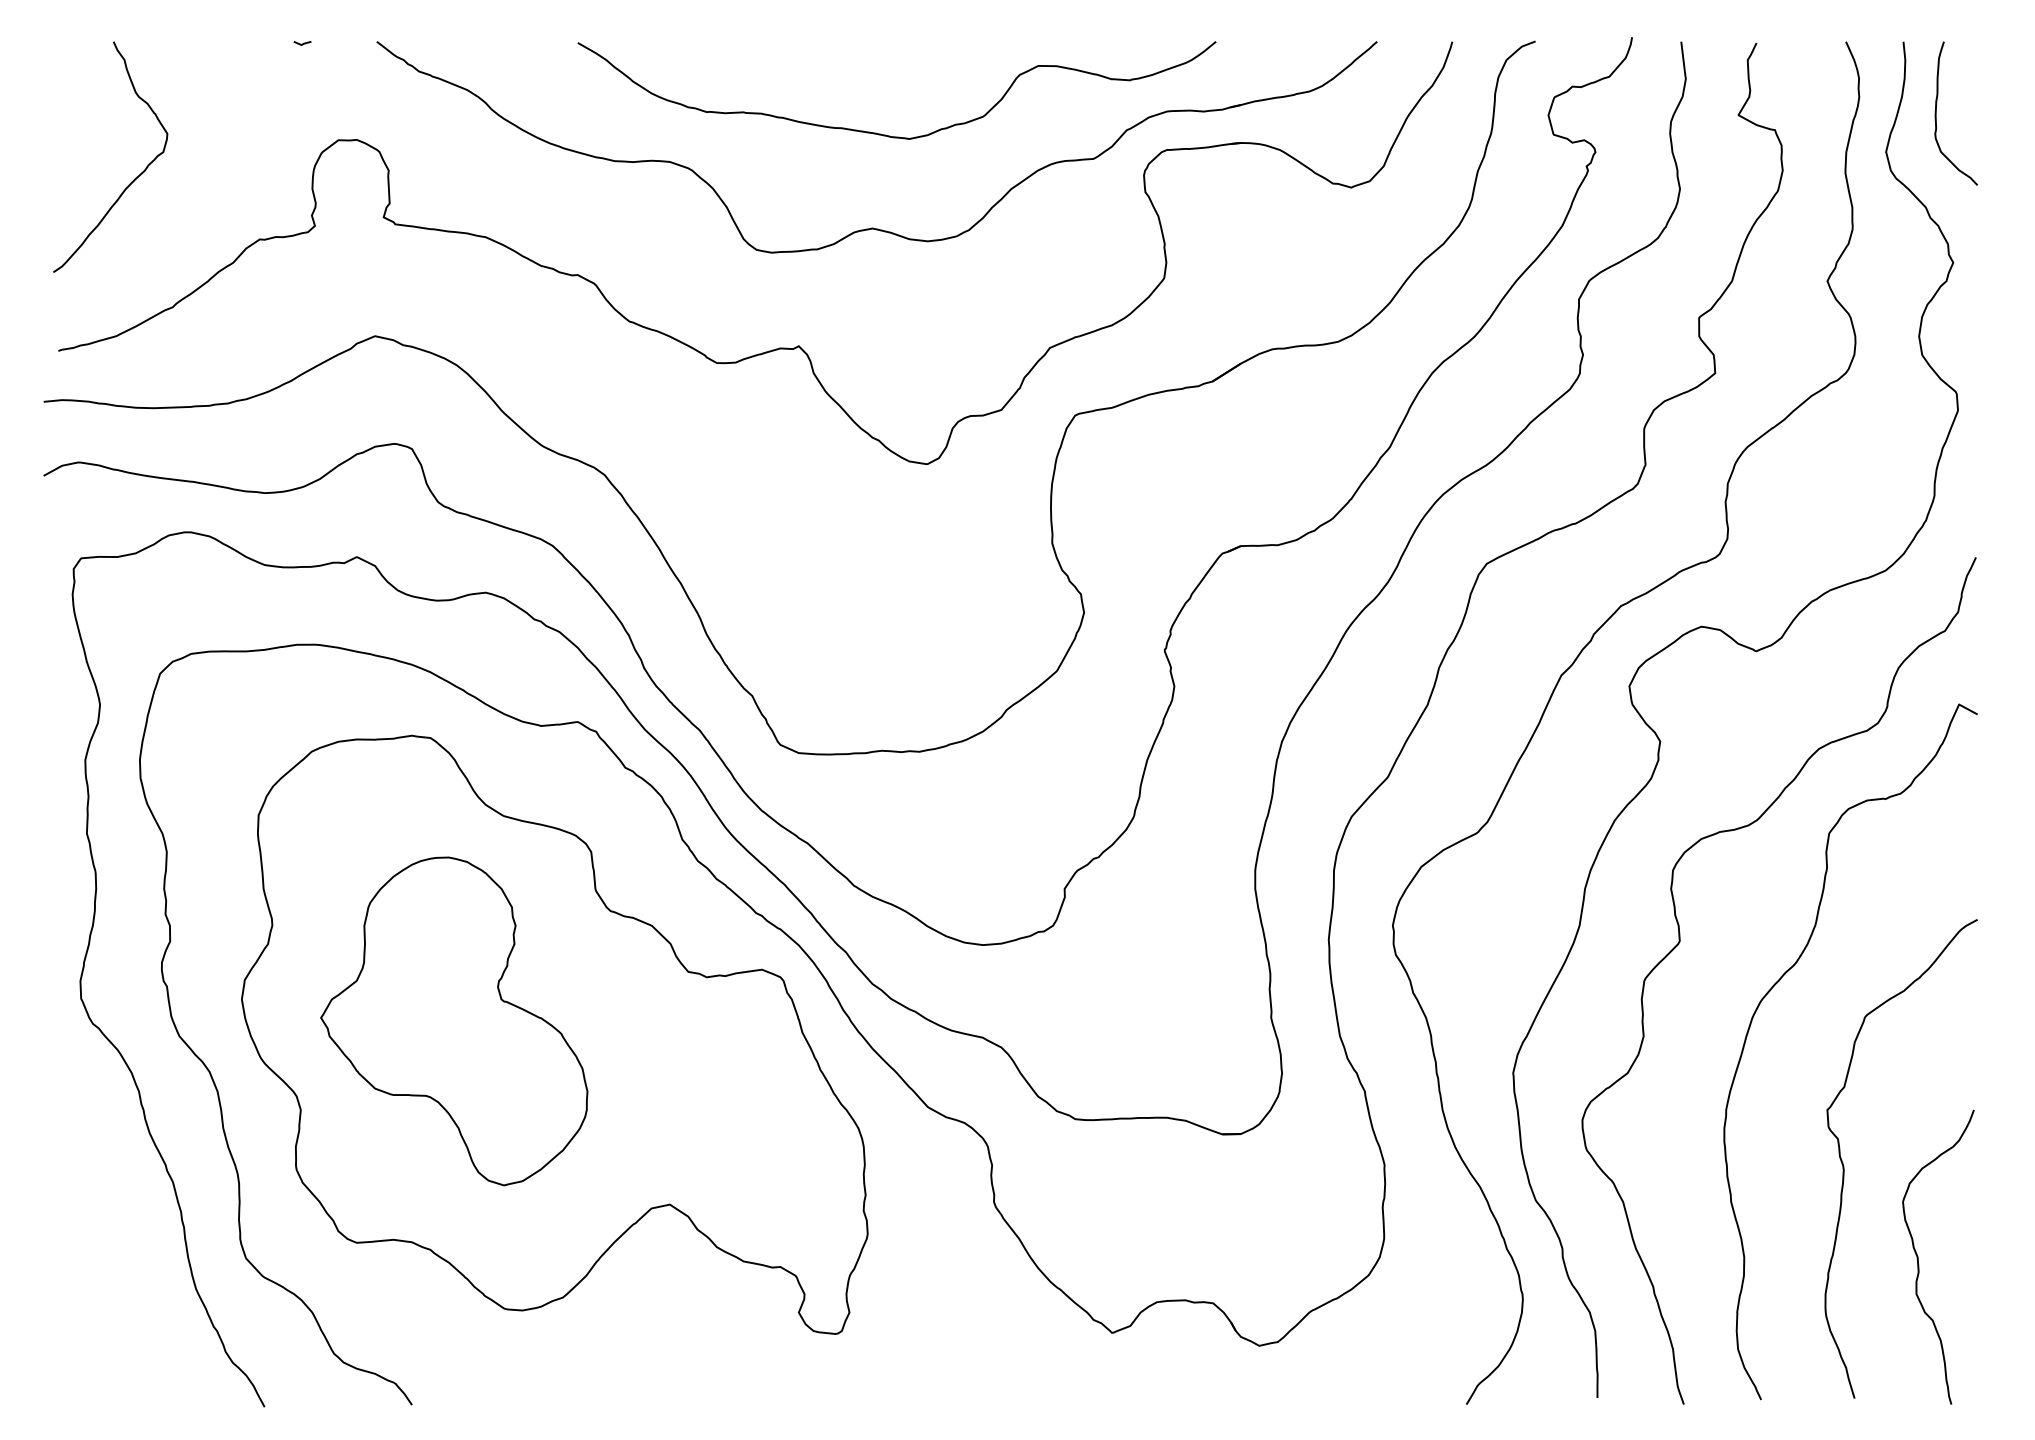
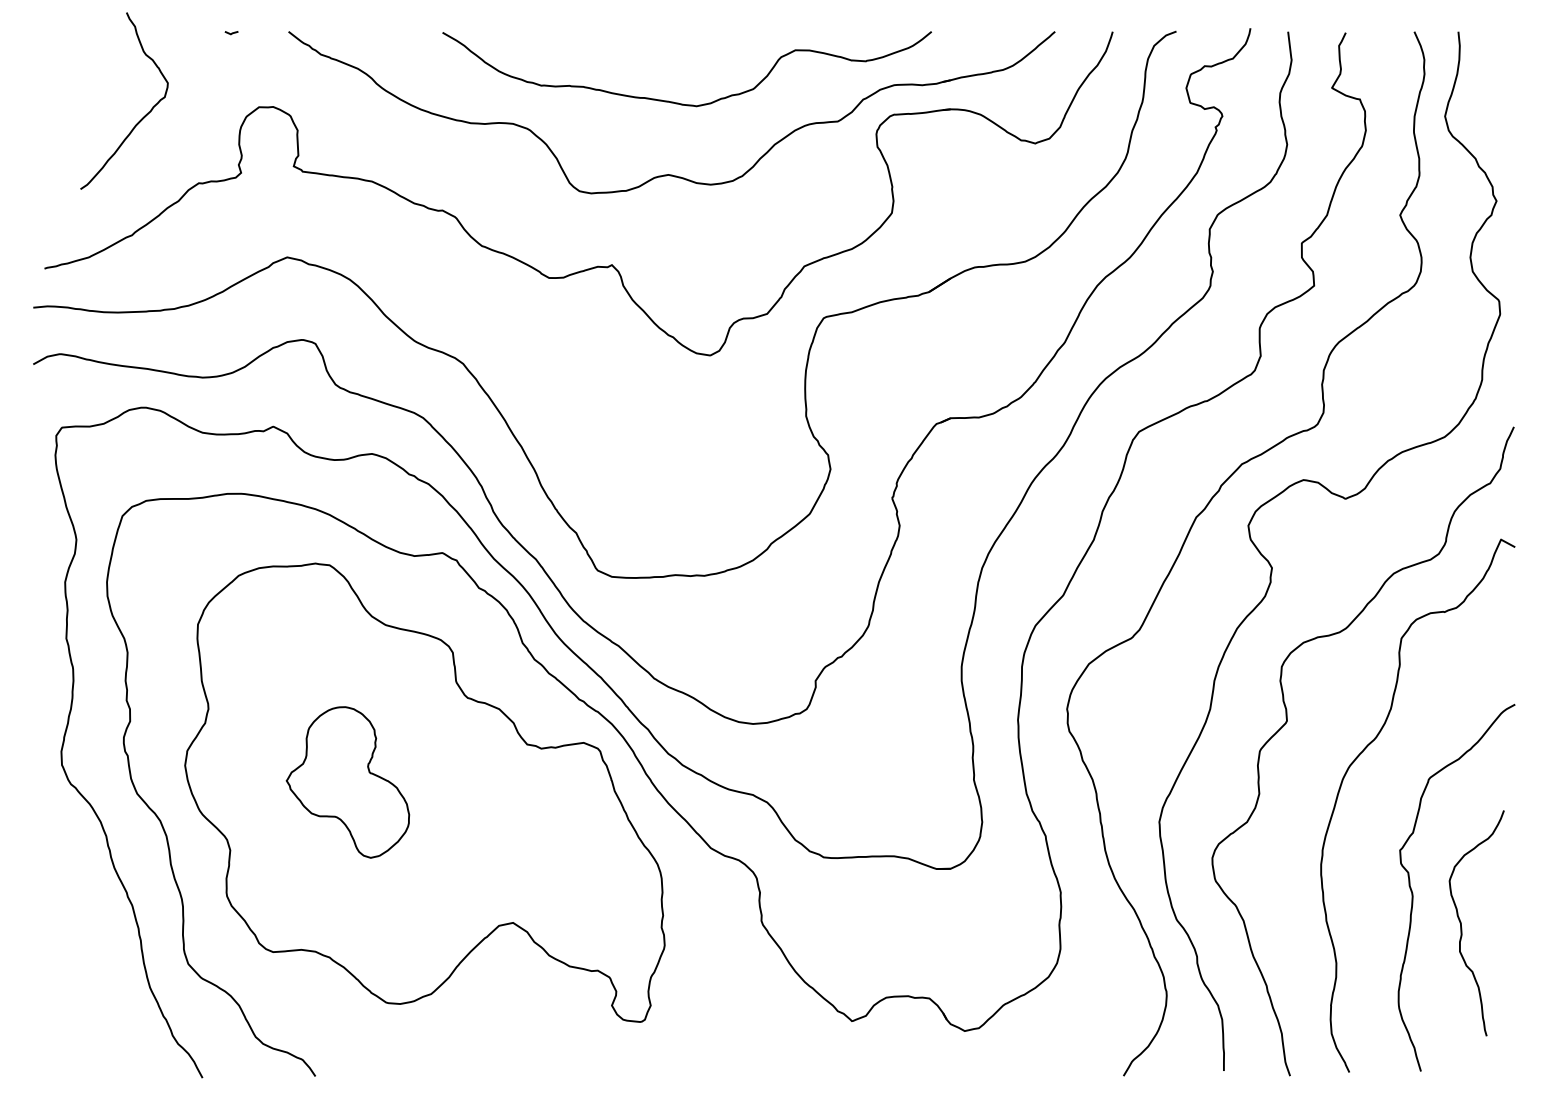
curve: (1936, 113) -> (1483, 86), removed
curve: (133, 179) -> (141, 118), moved
part: (454, 1021) -> (348, 782), size x0.6
curve: (1918, 1256) -> (1461, 922), moved

